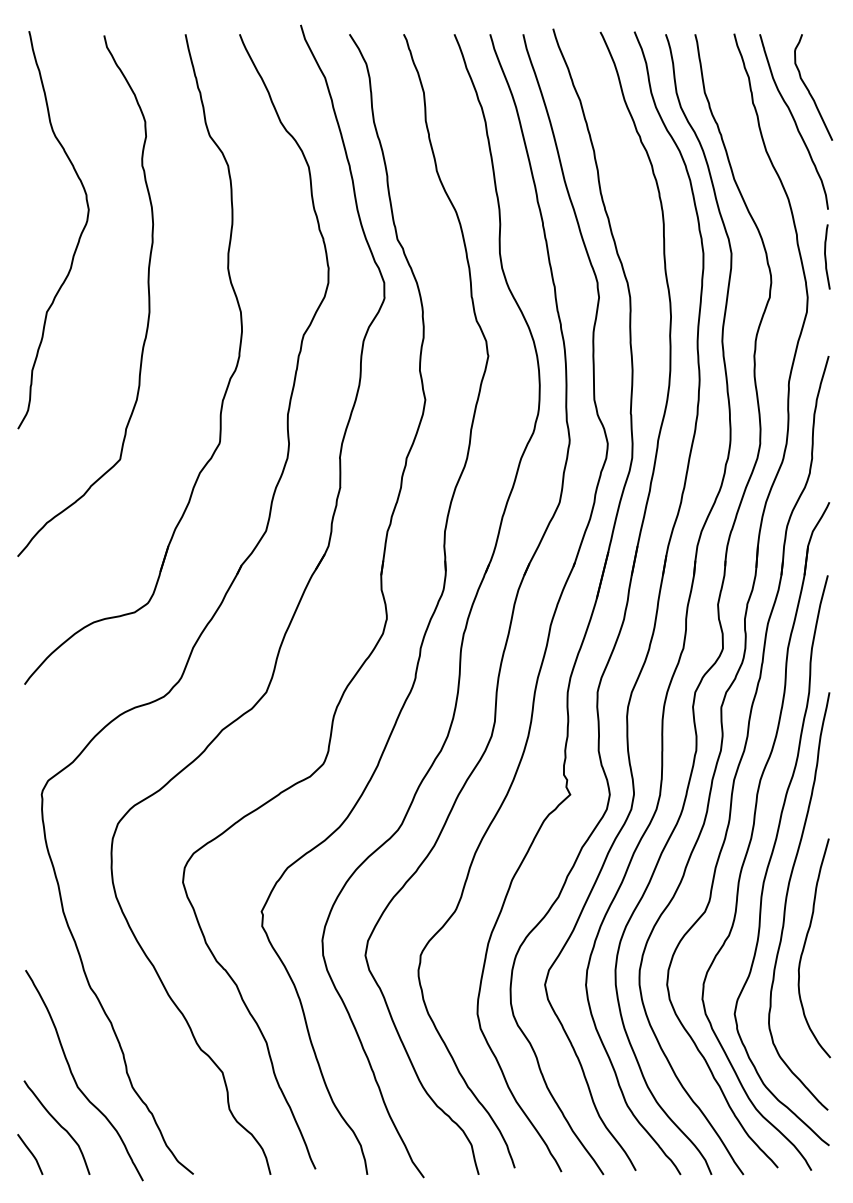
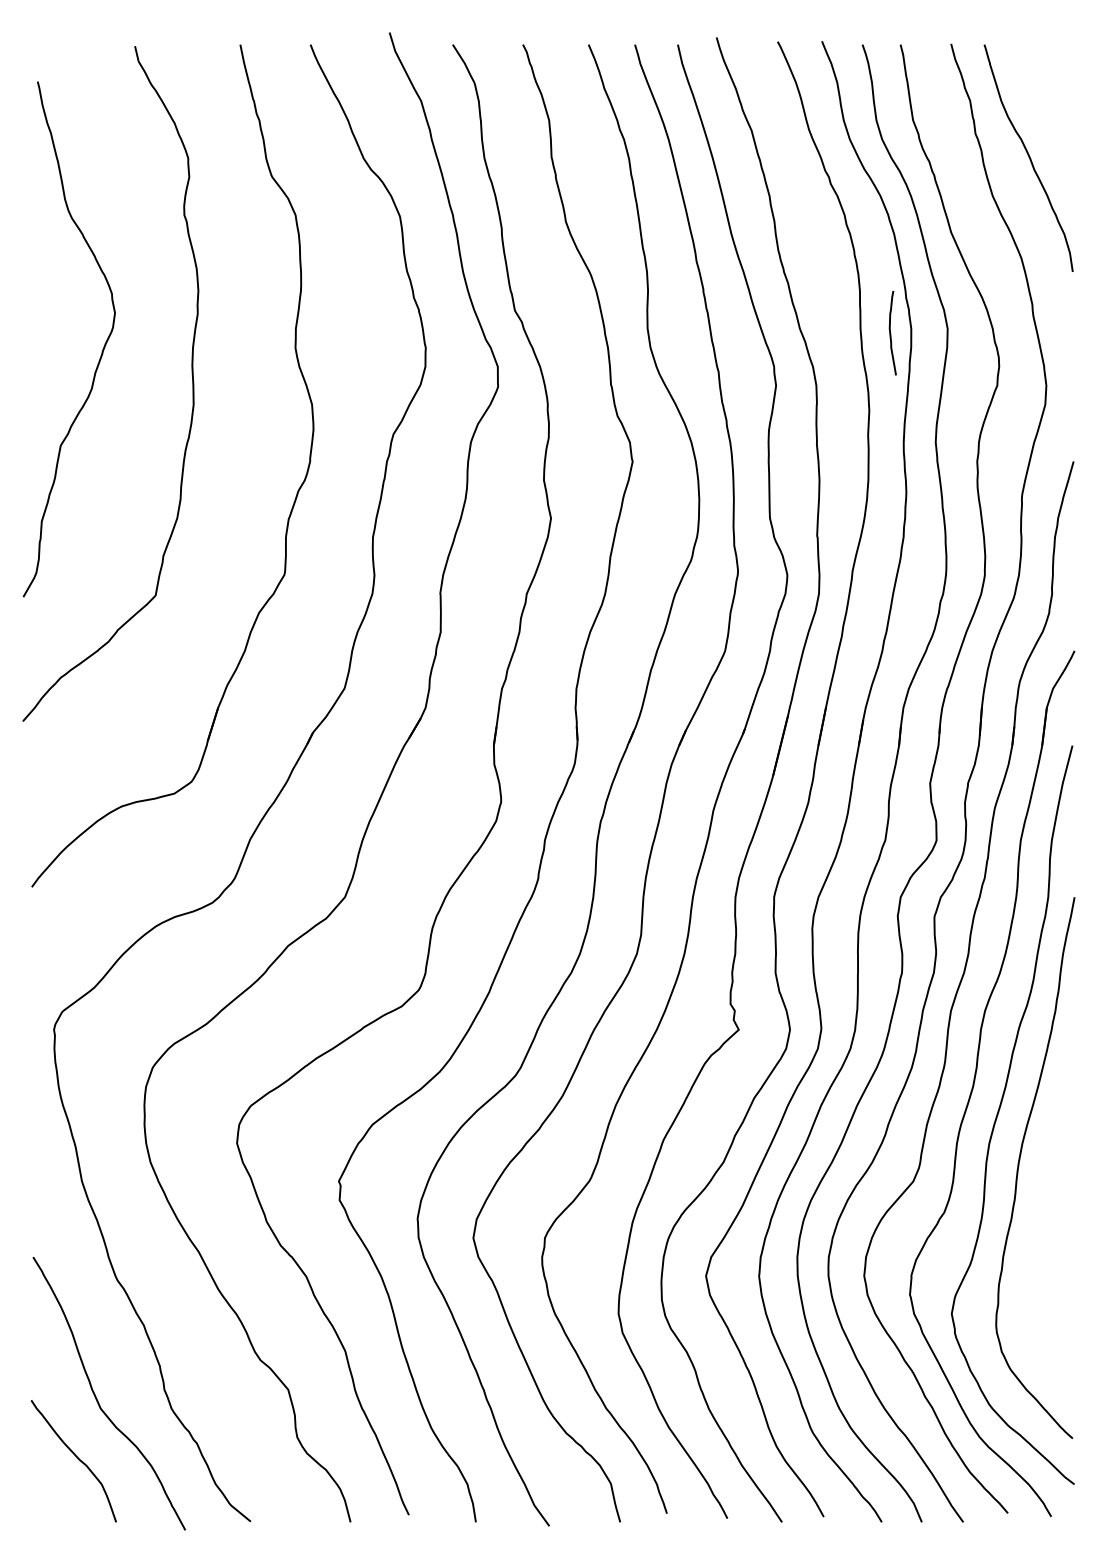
curve: (808, 88) -> (1047, 115), removed
curve: (78, 239) -> (101, 351), moved
curve: (826, 257) -> (891, 333), moved
curve: (804, 947) -> (1042, 1227), removed
curve: (30, 1153) -> (39, 1494), removed

